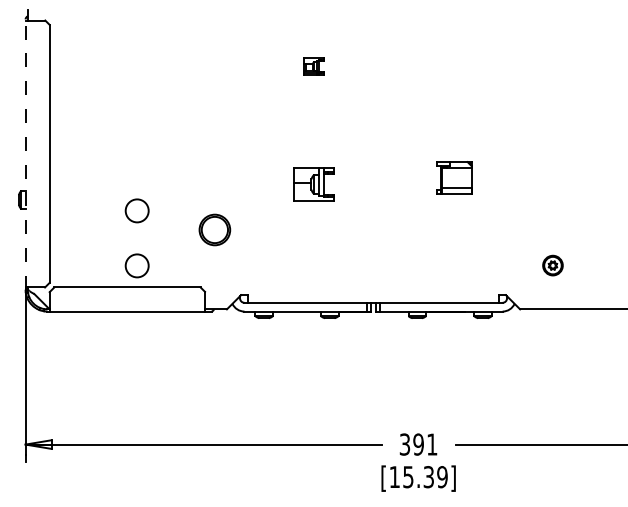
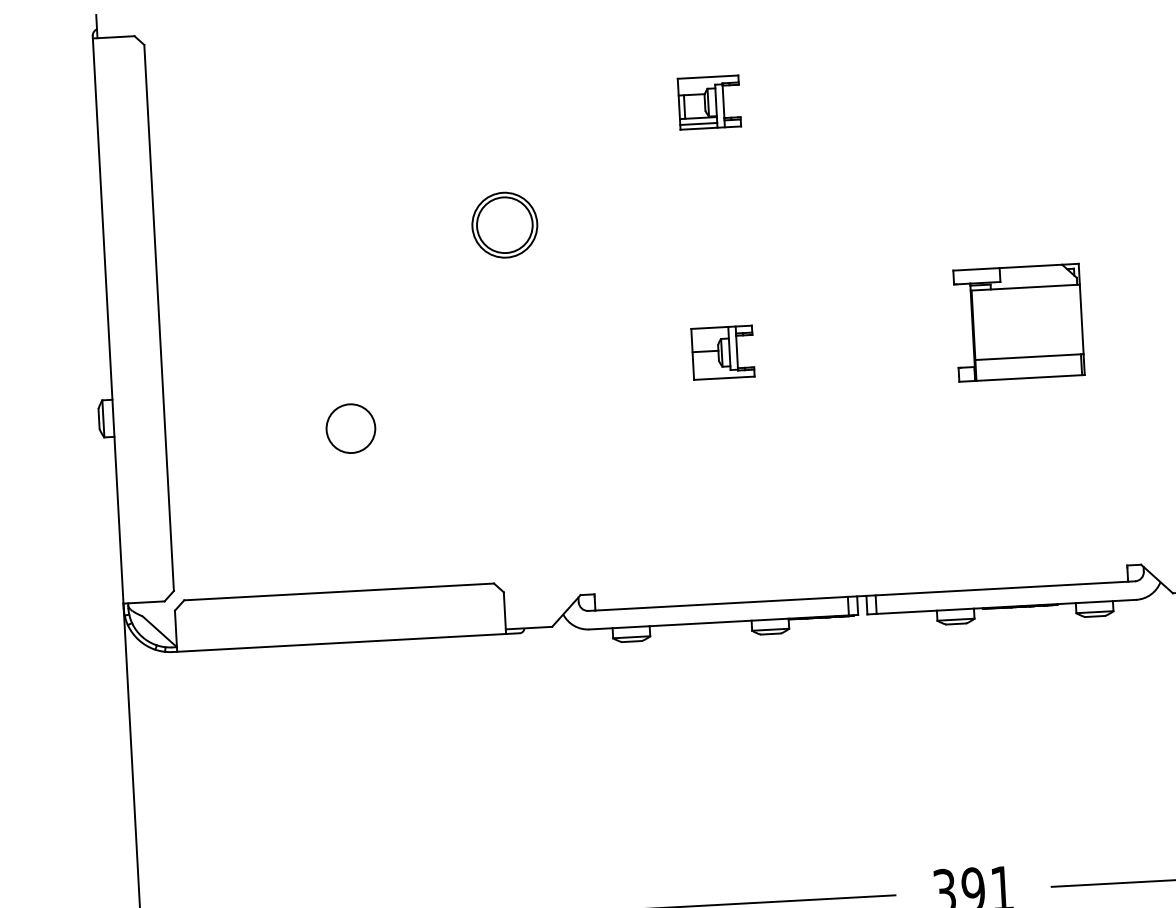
part: (314, 66) -> (709, 102), size x1.43
line: (25, 154) -> (107, 322), dashed -> solid
part: (454, 177) -> (1018, 321), size x1.67
part: (314, 184) -> (723, 352), size x0.71
part: (214, 229) -> (503, 224), moved
circle: (136, 265) -> (355, 544), removed

